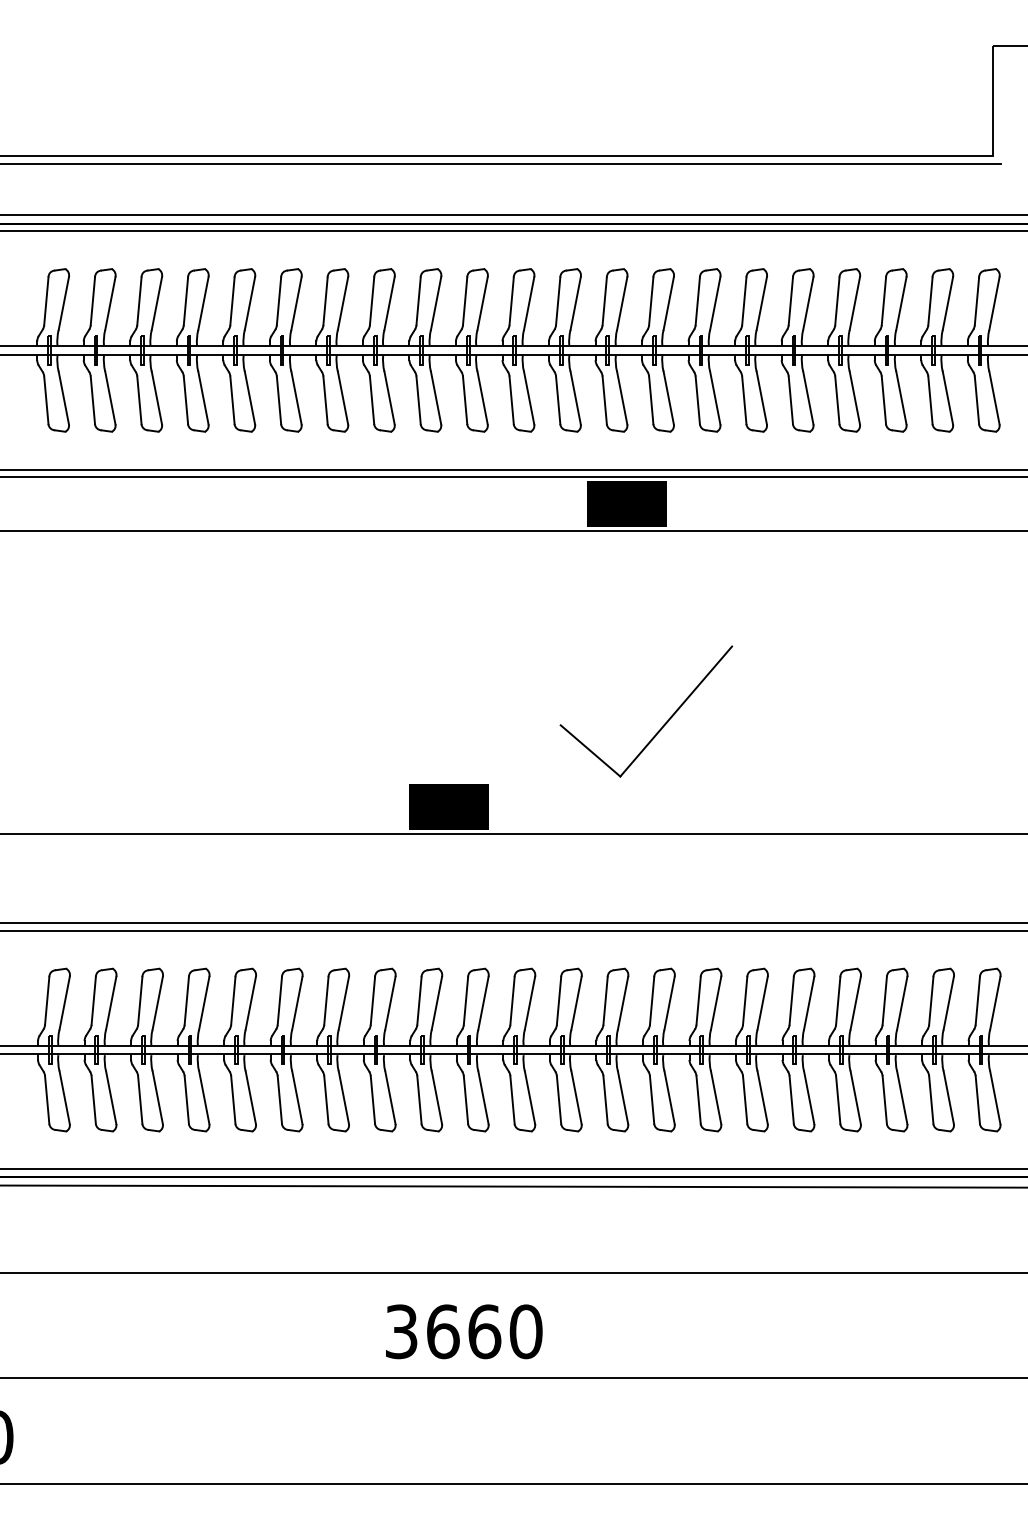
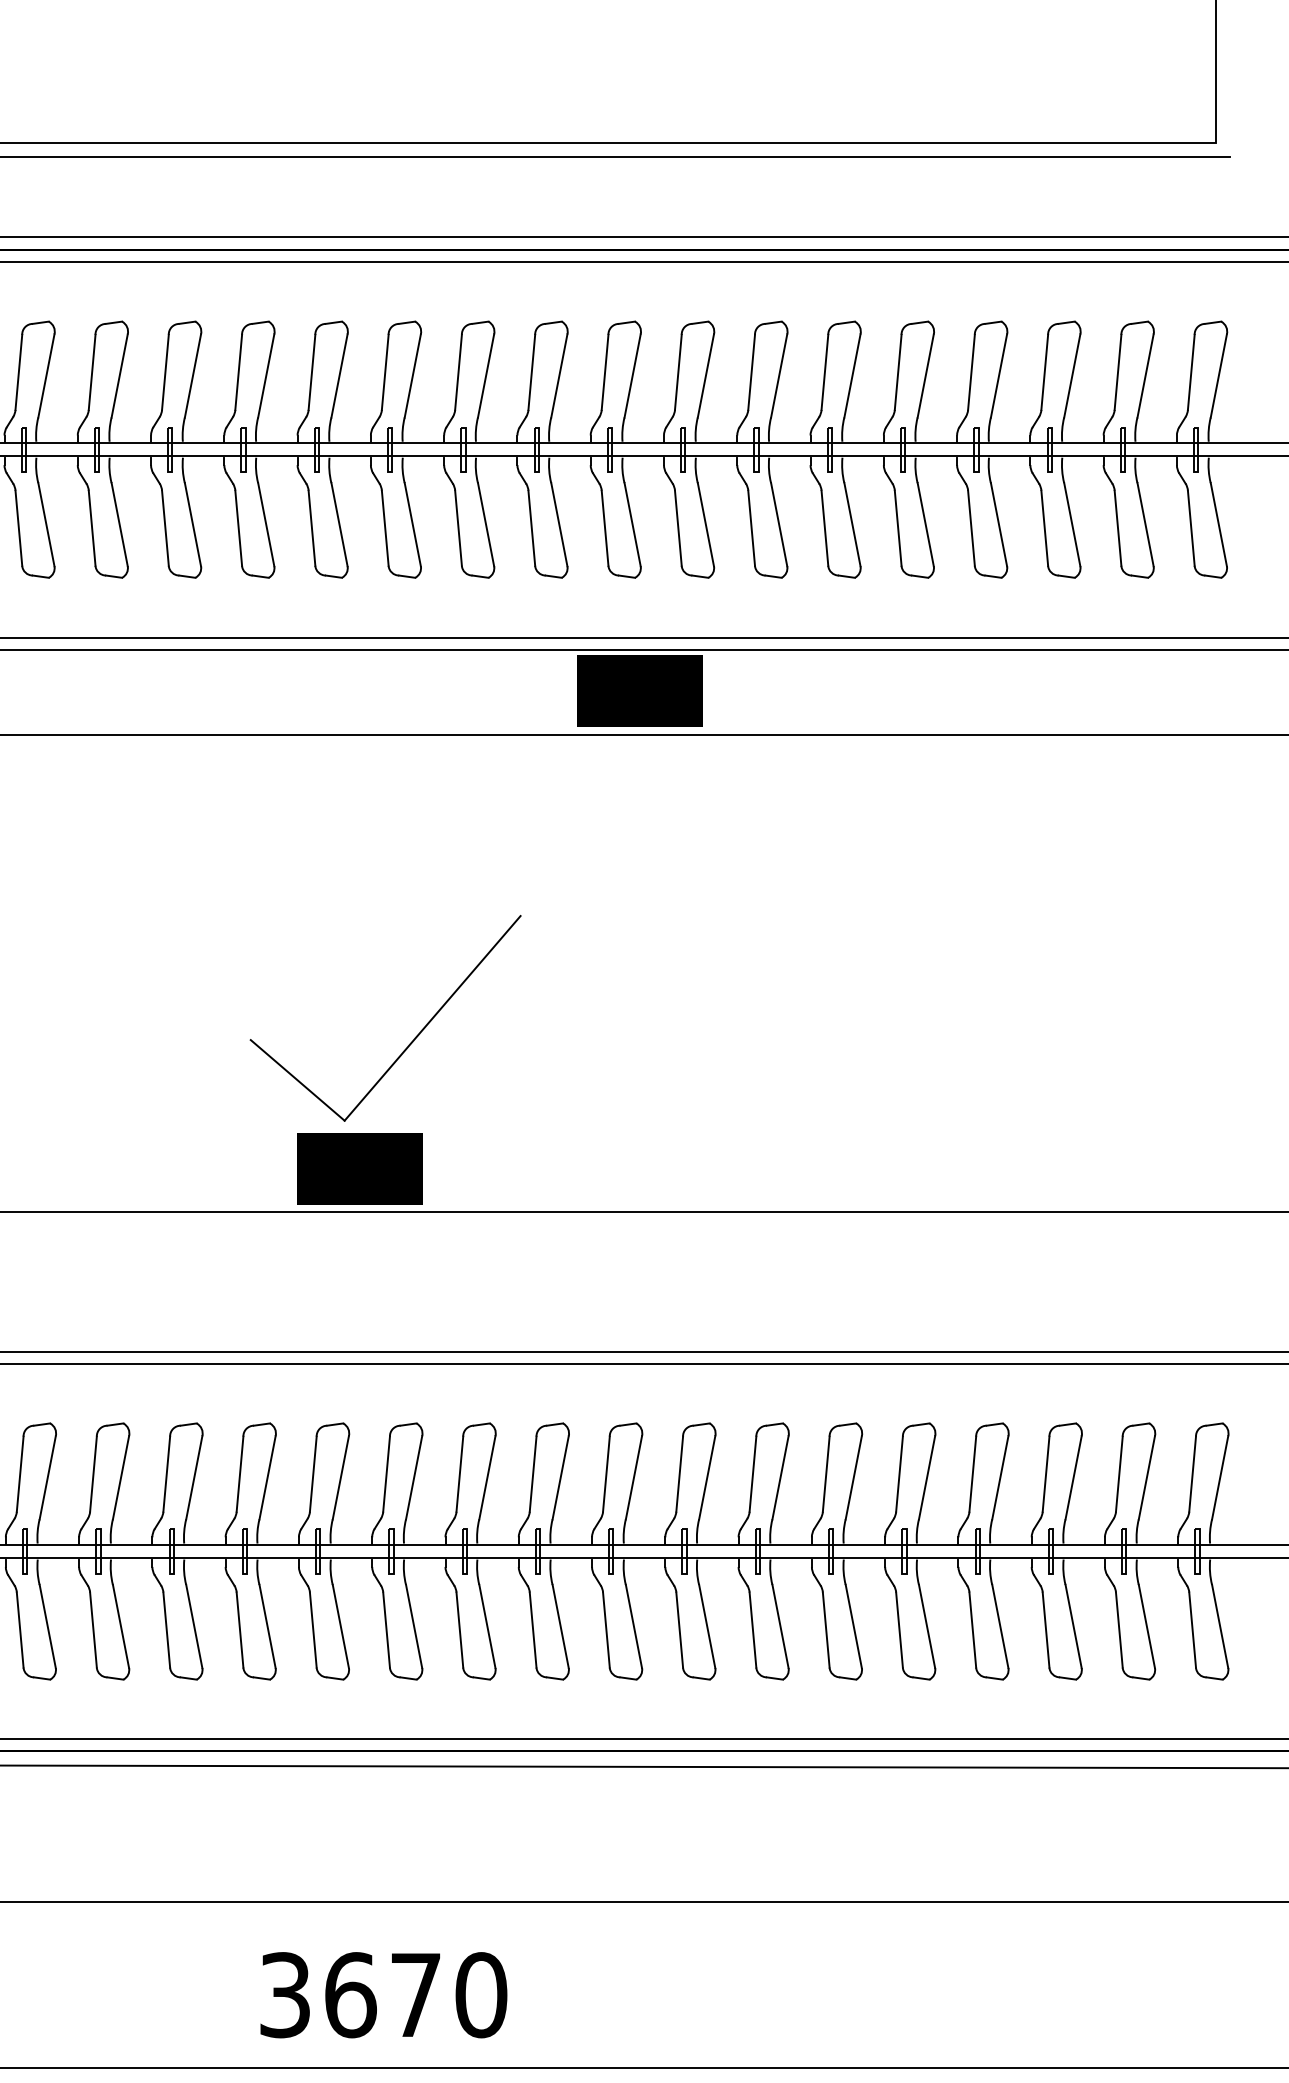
part: (662, 725) -> (411, 1040), moved
text: (484, 1331) -> (415, 1994), 3660 -> 3670

